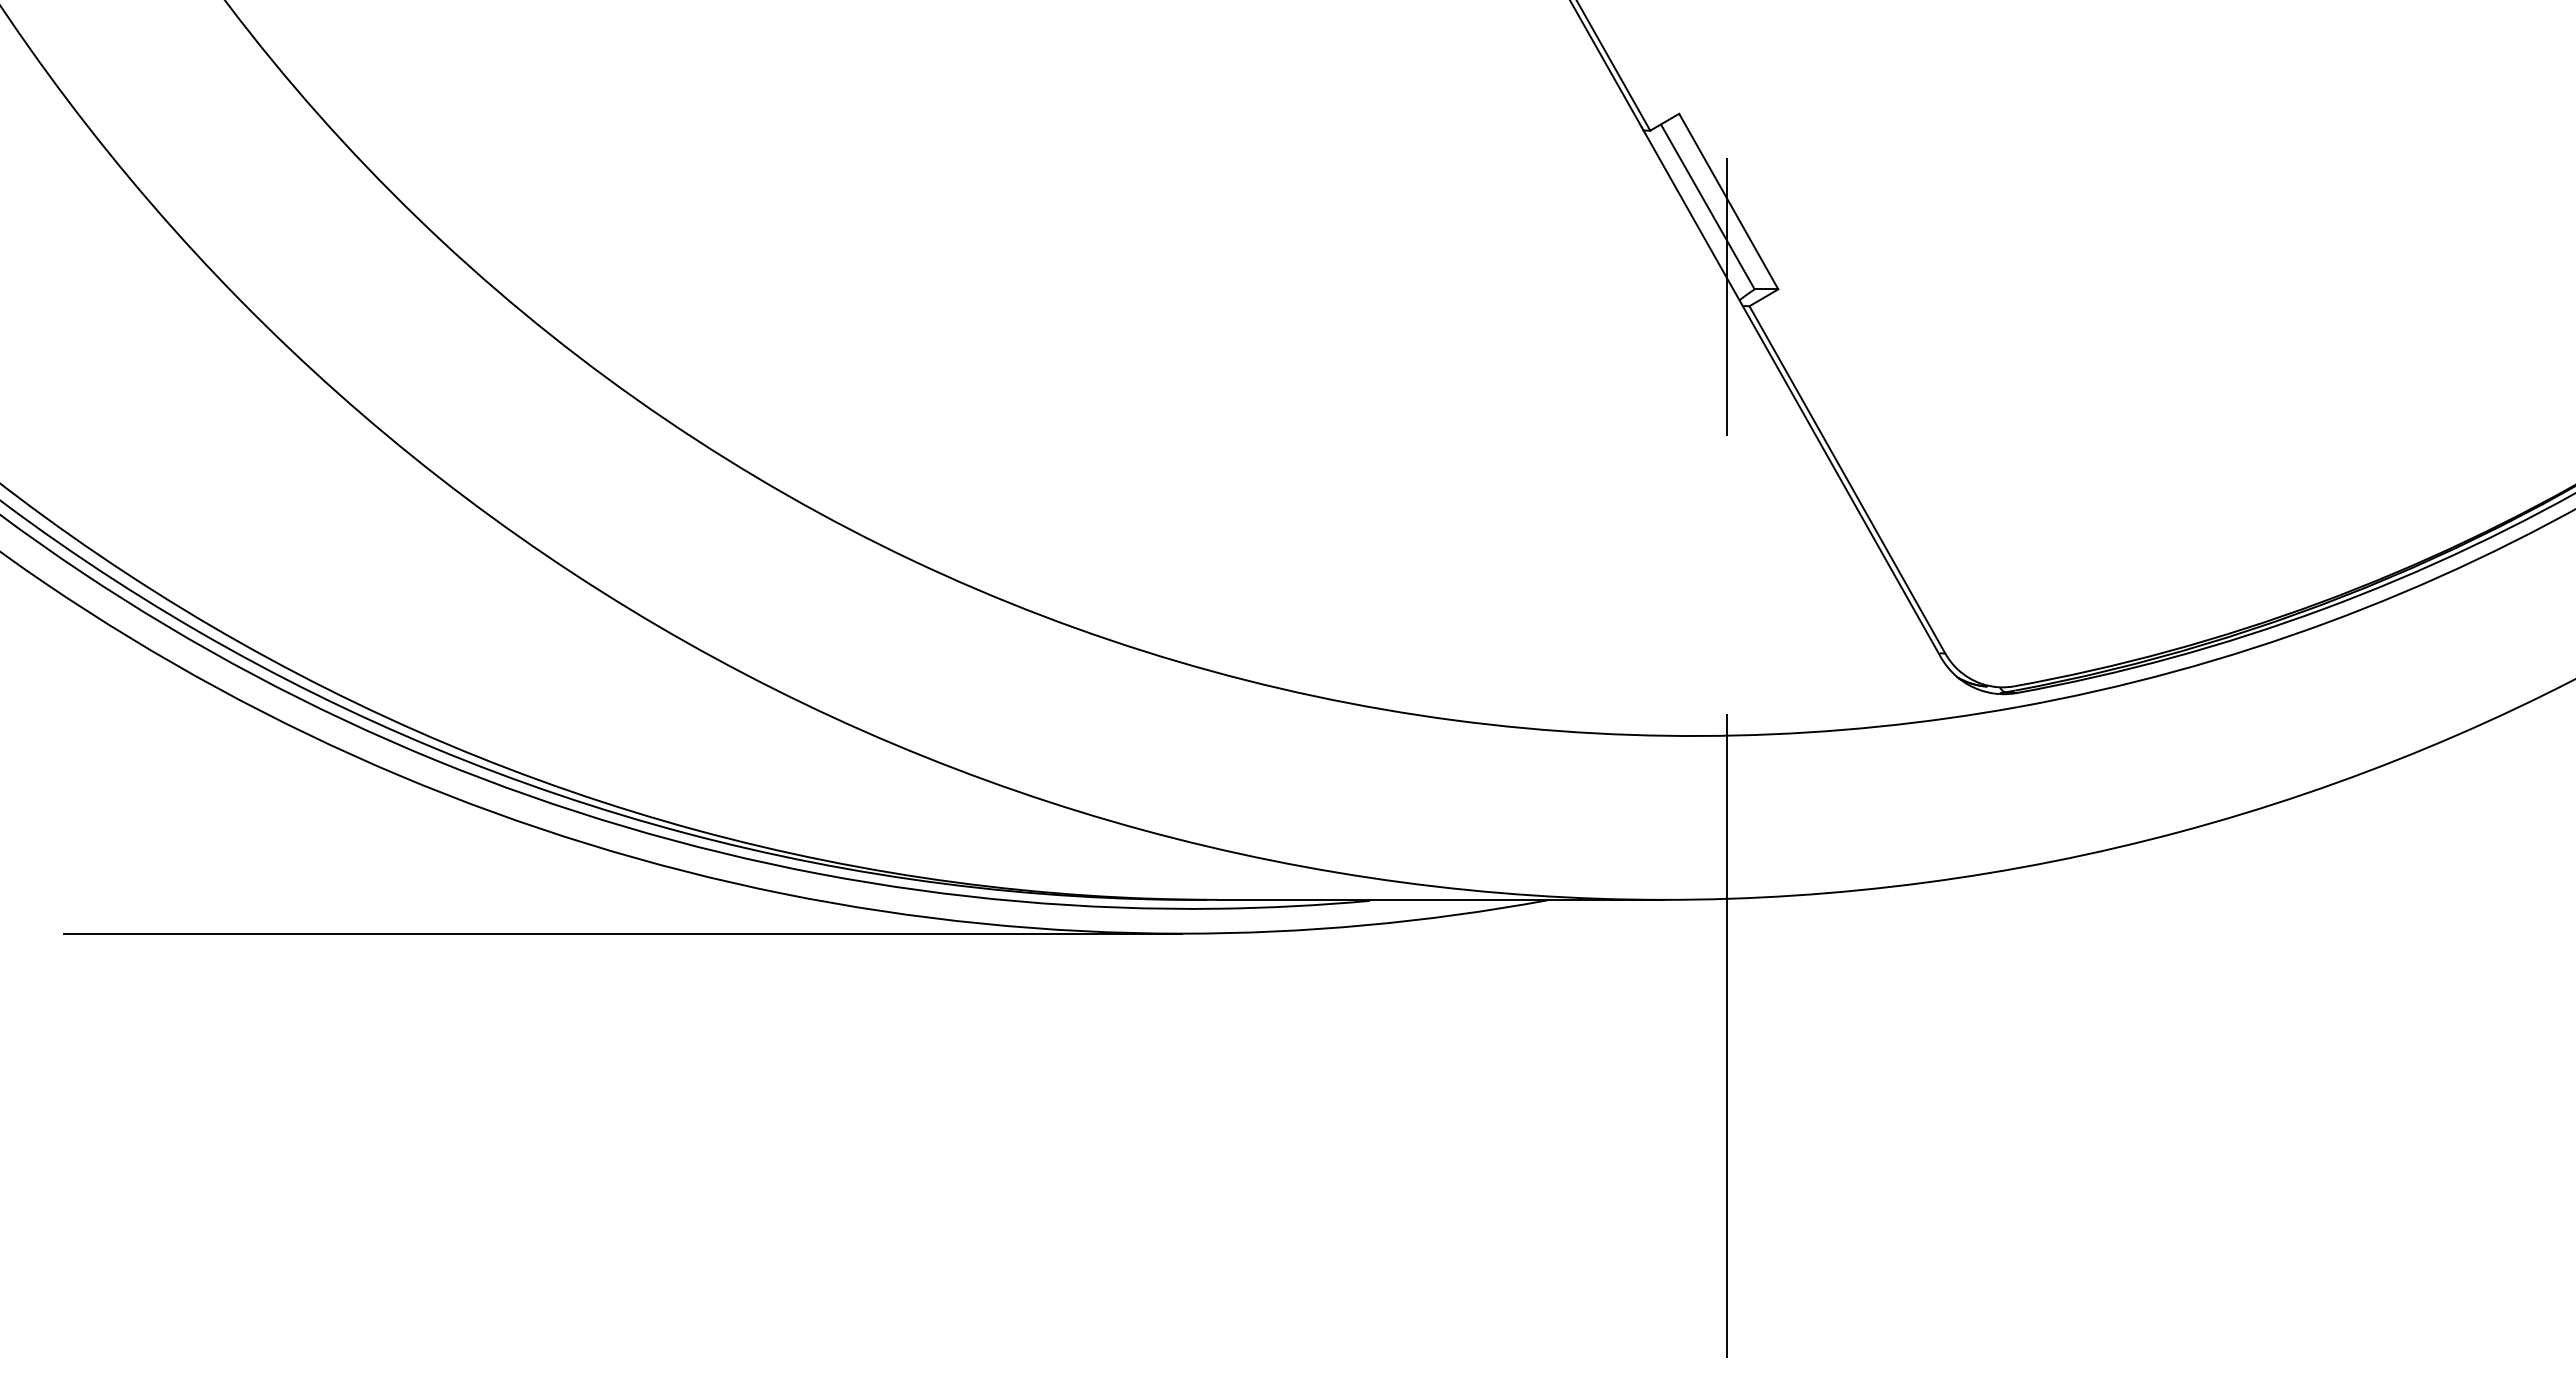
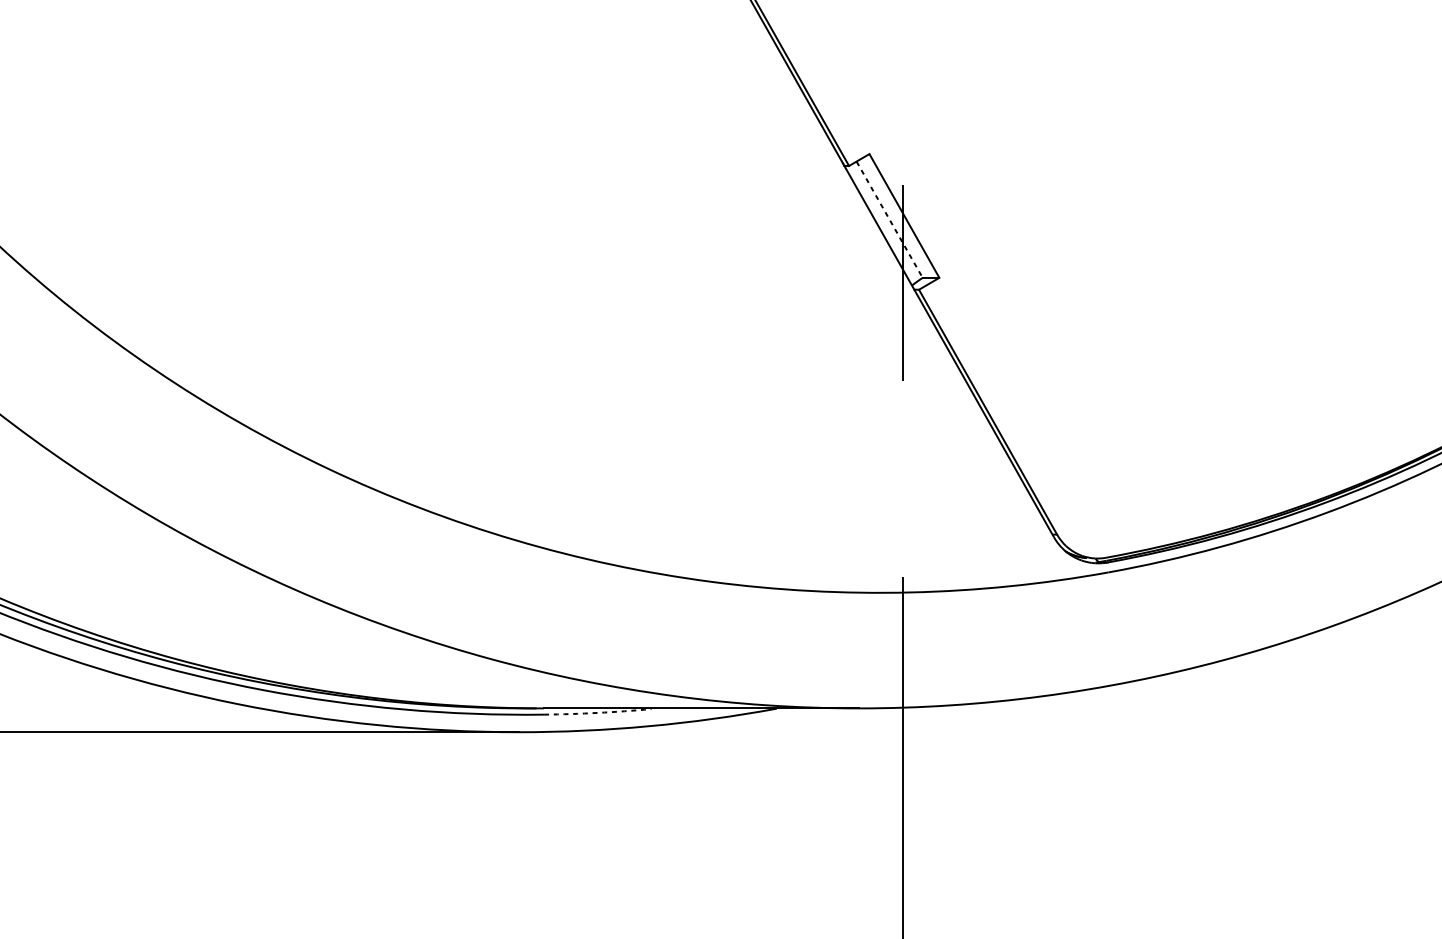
line: (1707, 206) -> (889, 219), solid -> dashed
arc: (1294, 906) -> (598, 713), solid -> dashed

